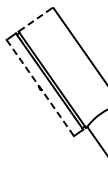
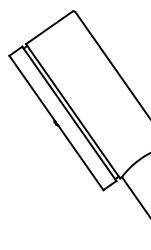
line: (34, 20) -> (48, 28), dashed -> solid
line: (40, 88) -> (56, 123), dashed -> solid

